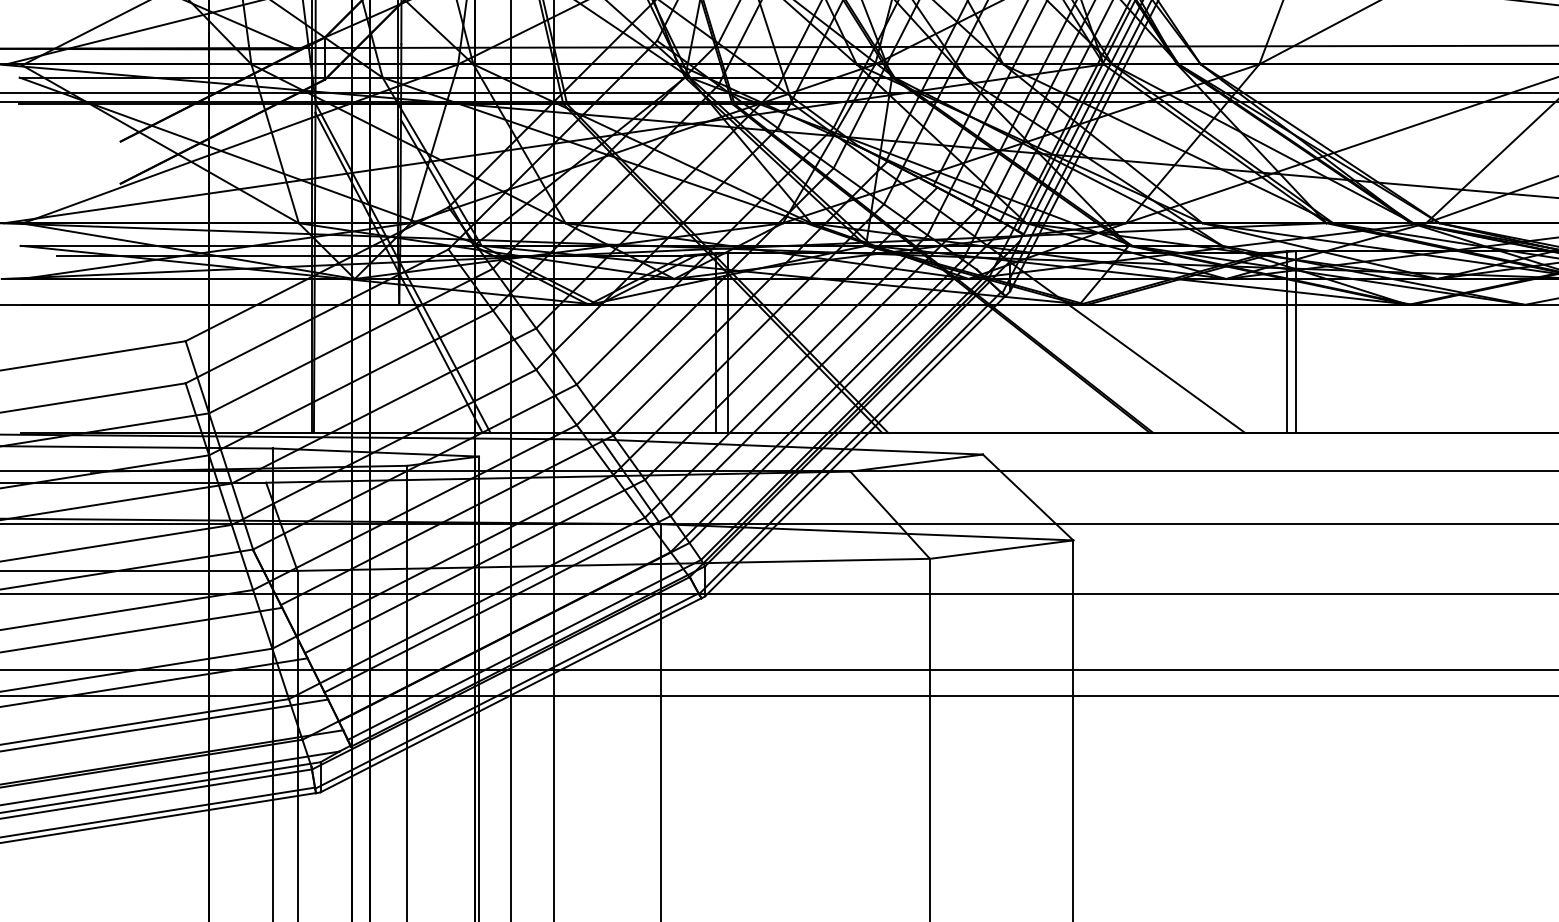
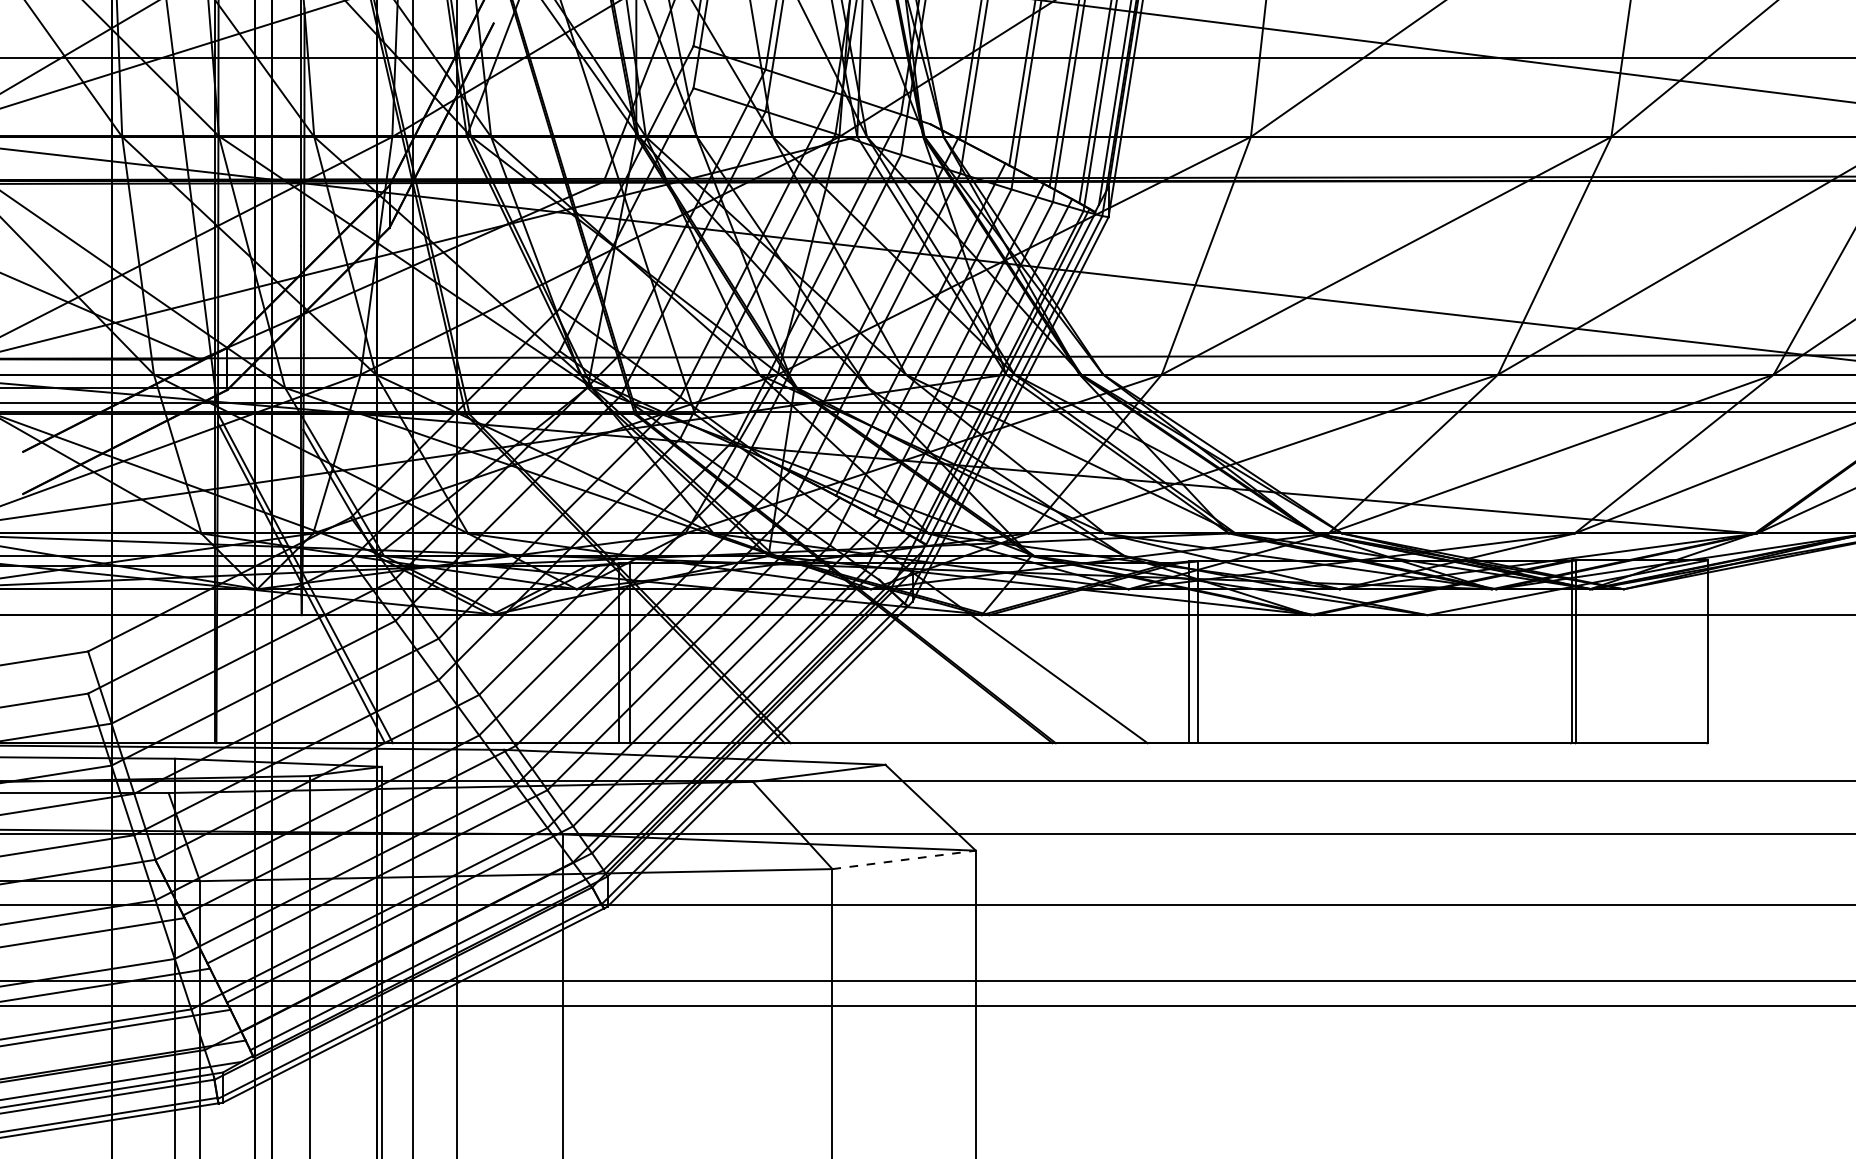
line: (1002, 549) -> (904, 859), solid -> dashed

